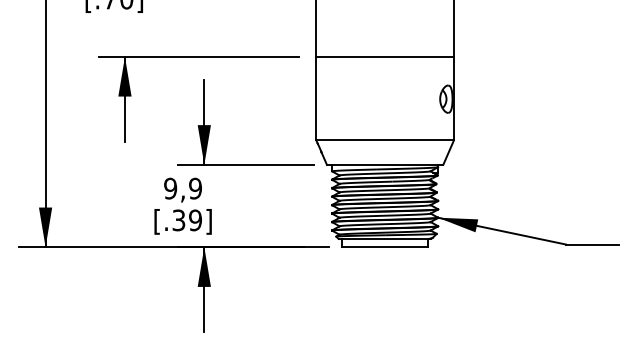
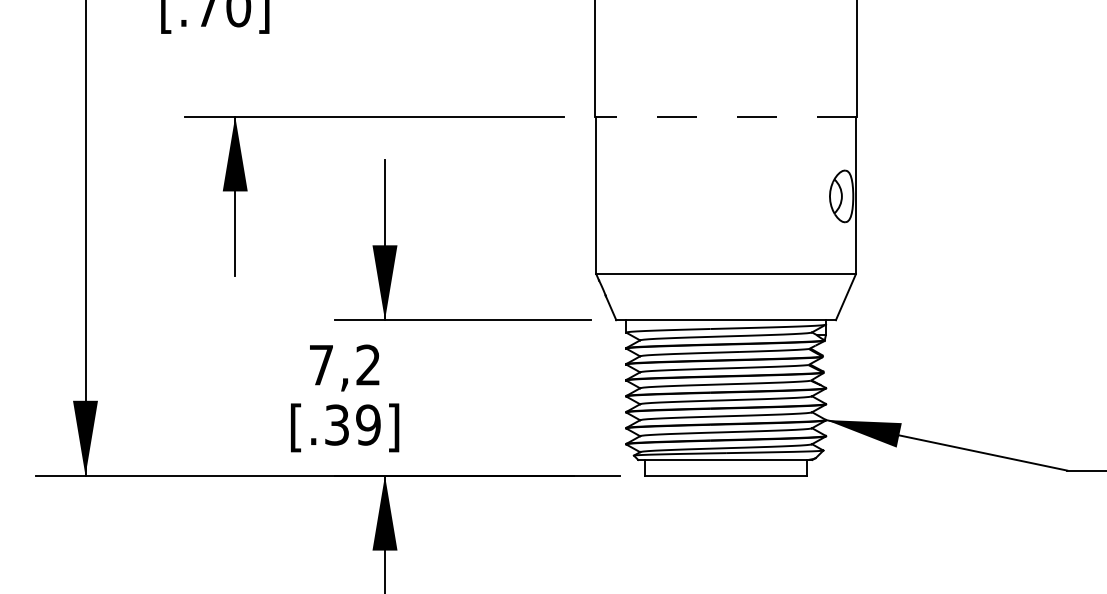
line: (384, 56) -> (724, 115), solid -> dashed
text: (182, 188) -> (343, 364), 9,9 -> 7,2

